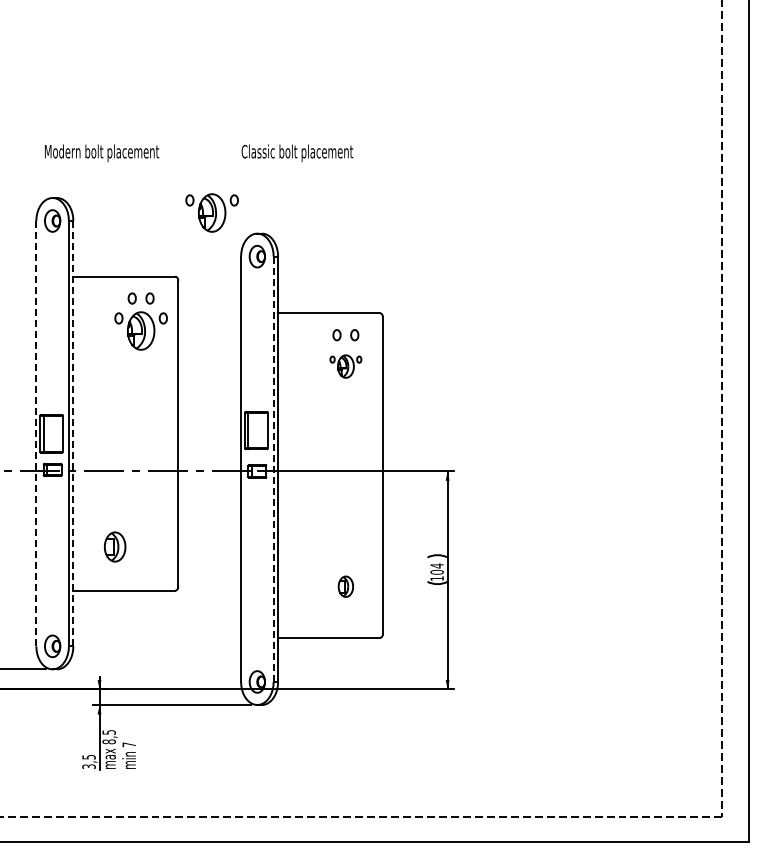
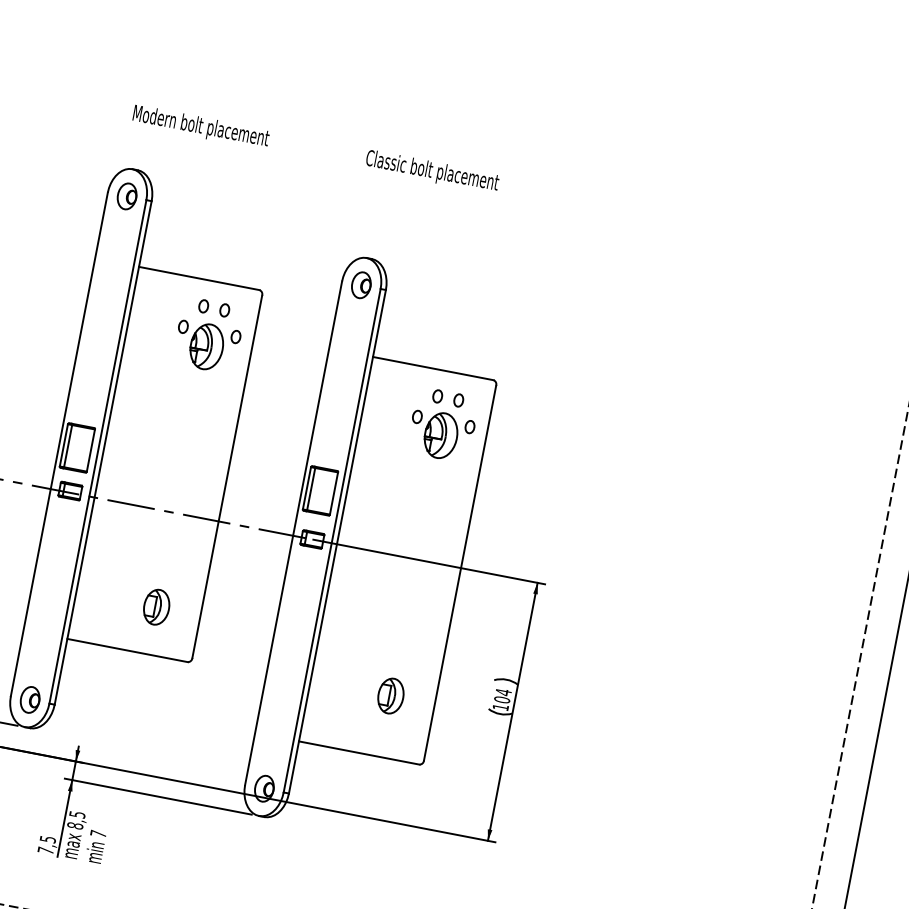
part: (211, 212) -> (317, 222), removed
part: (345, 366) -> (440, 435), size x1.67
line: (36, 433) -> (59, 444), dashed -> solid
line: (73, 433) -> (103, 452), dashed -> solid
line: (273, 469) -> (331, 540), dashed -> solid
part: (115, 546) -> (157, 606), moved
part: (345, 586) -> (390, 695), size x1.43
text: (88, 766) -> (45, 850), 3,5 -> 7,5

